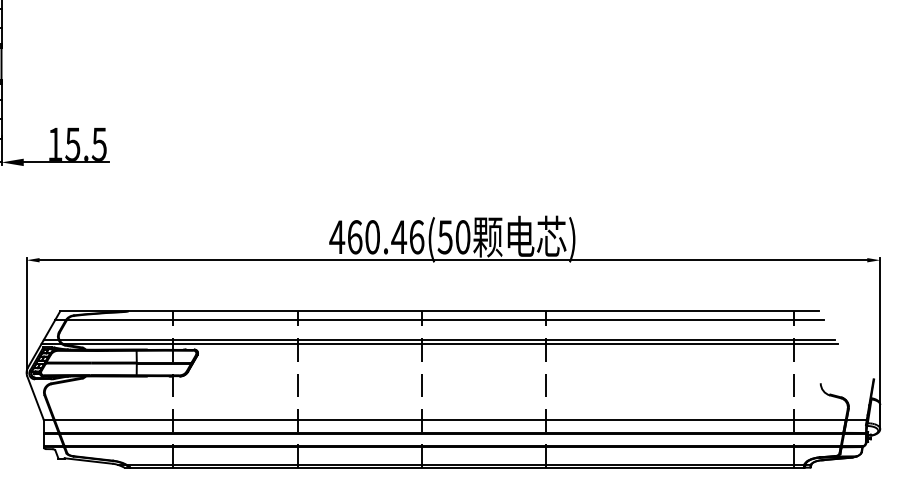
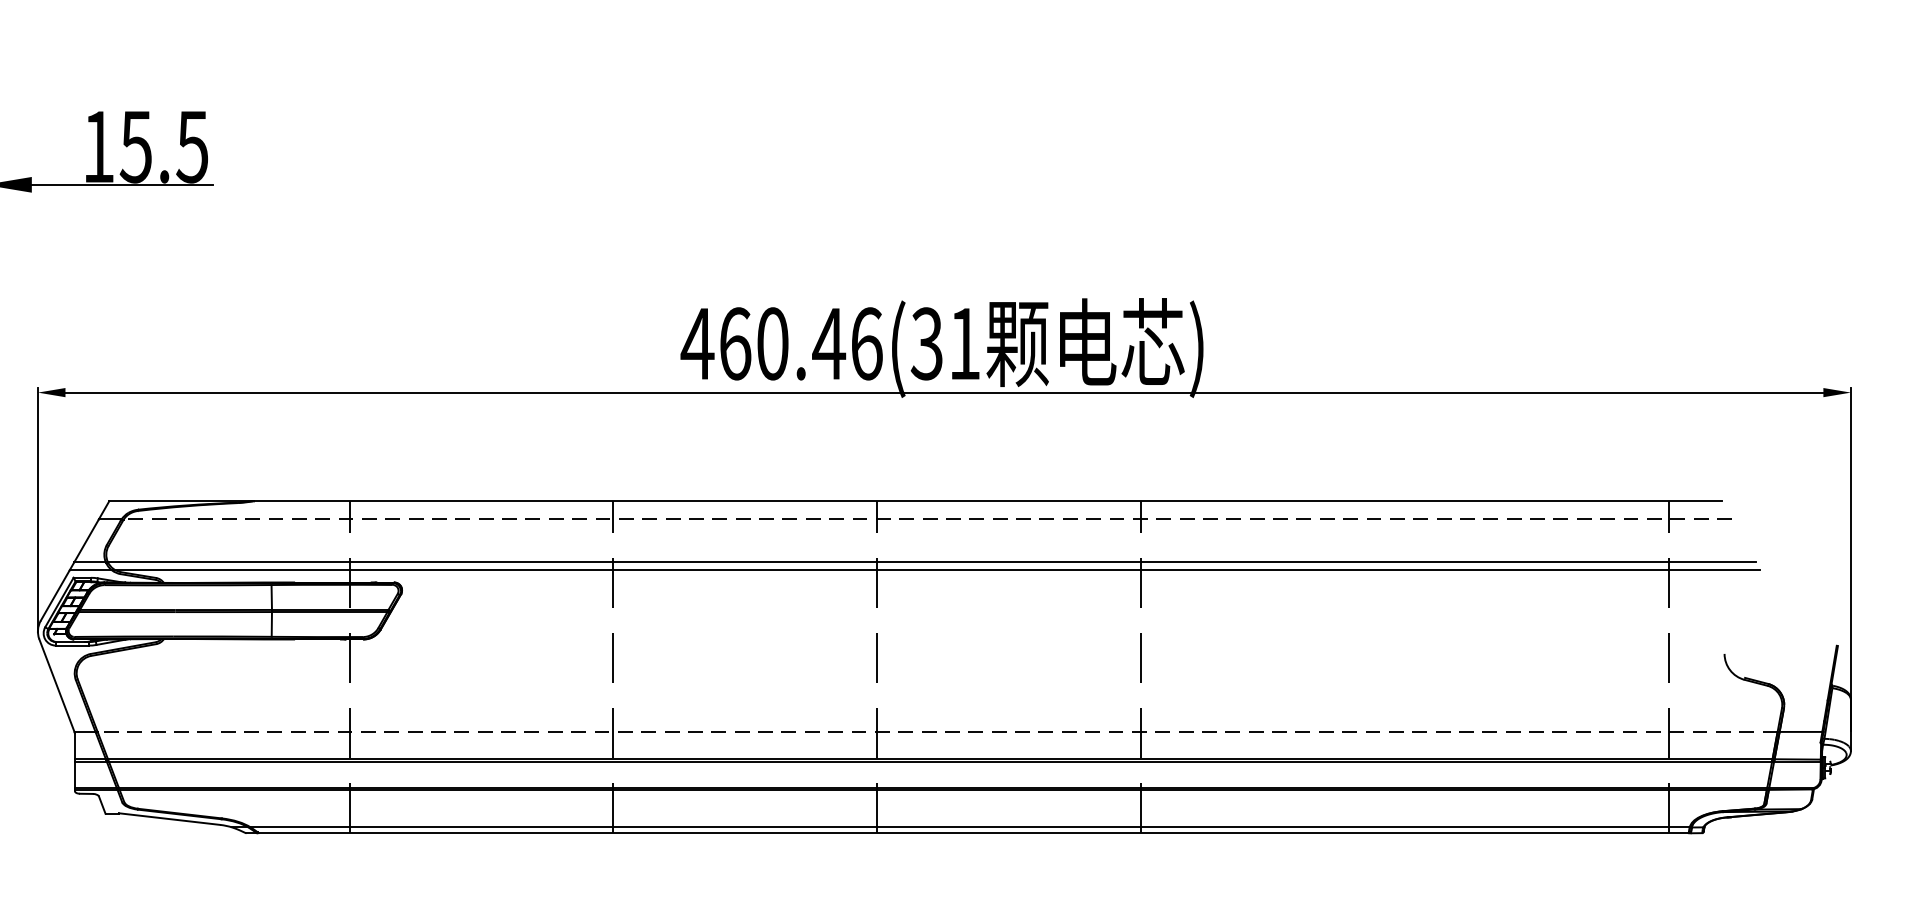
text: (453, 237) -> (944, 344), 460.46(50 -> 460.46(31
line: (445, 319) -> (927, 518), solid -> dashed
line: (449, 420) -> (936, 733), solid -> dashed

